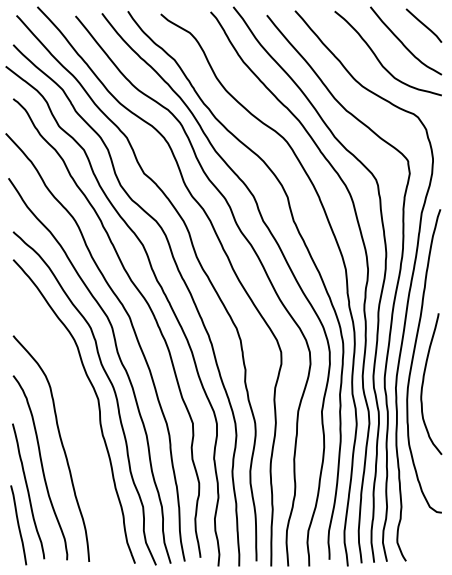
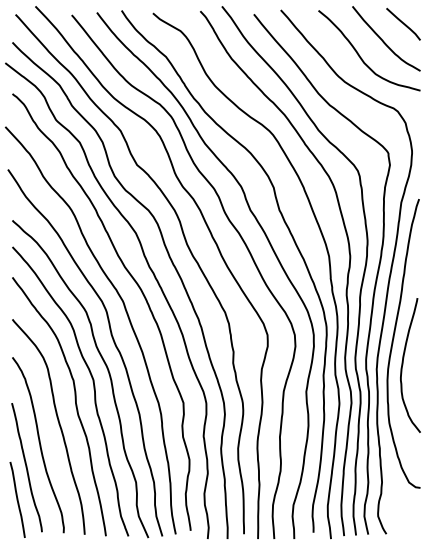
curve: (79, 427) -> (75, 406), added

